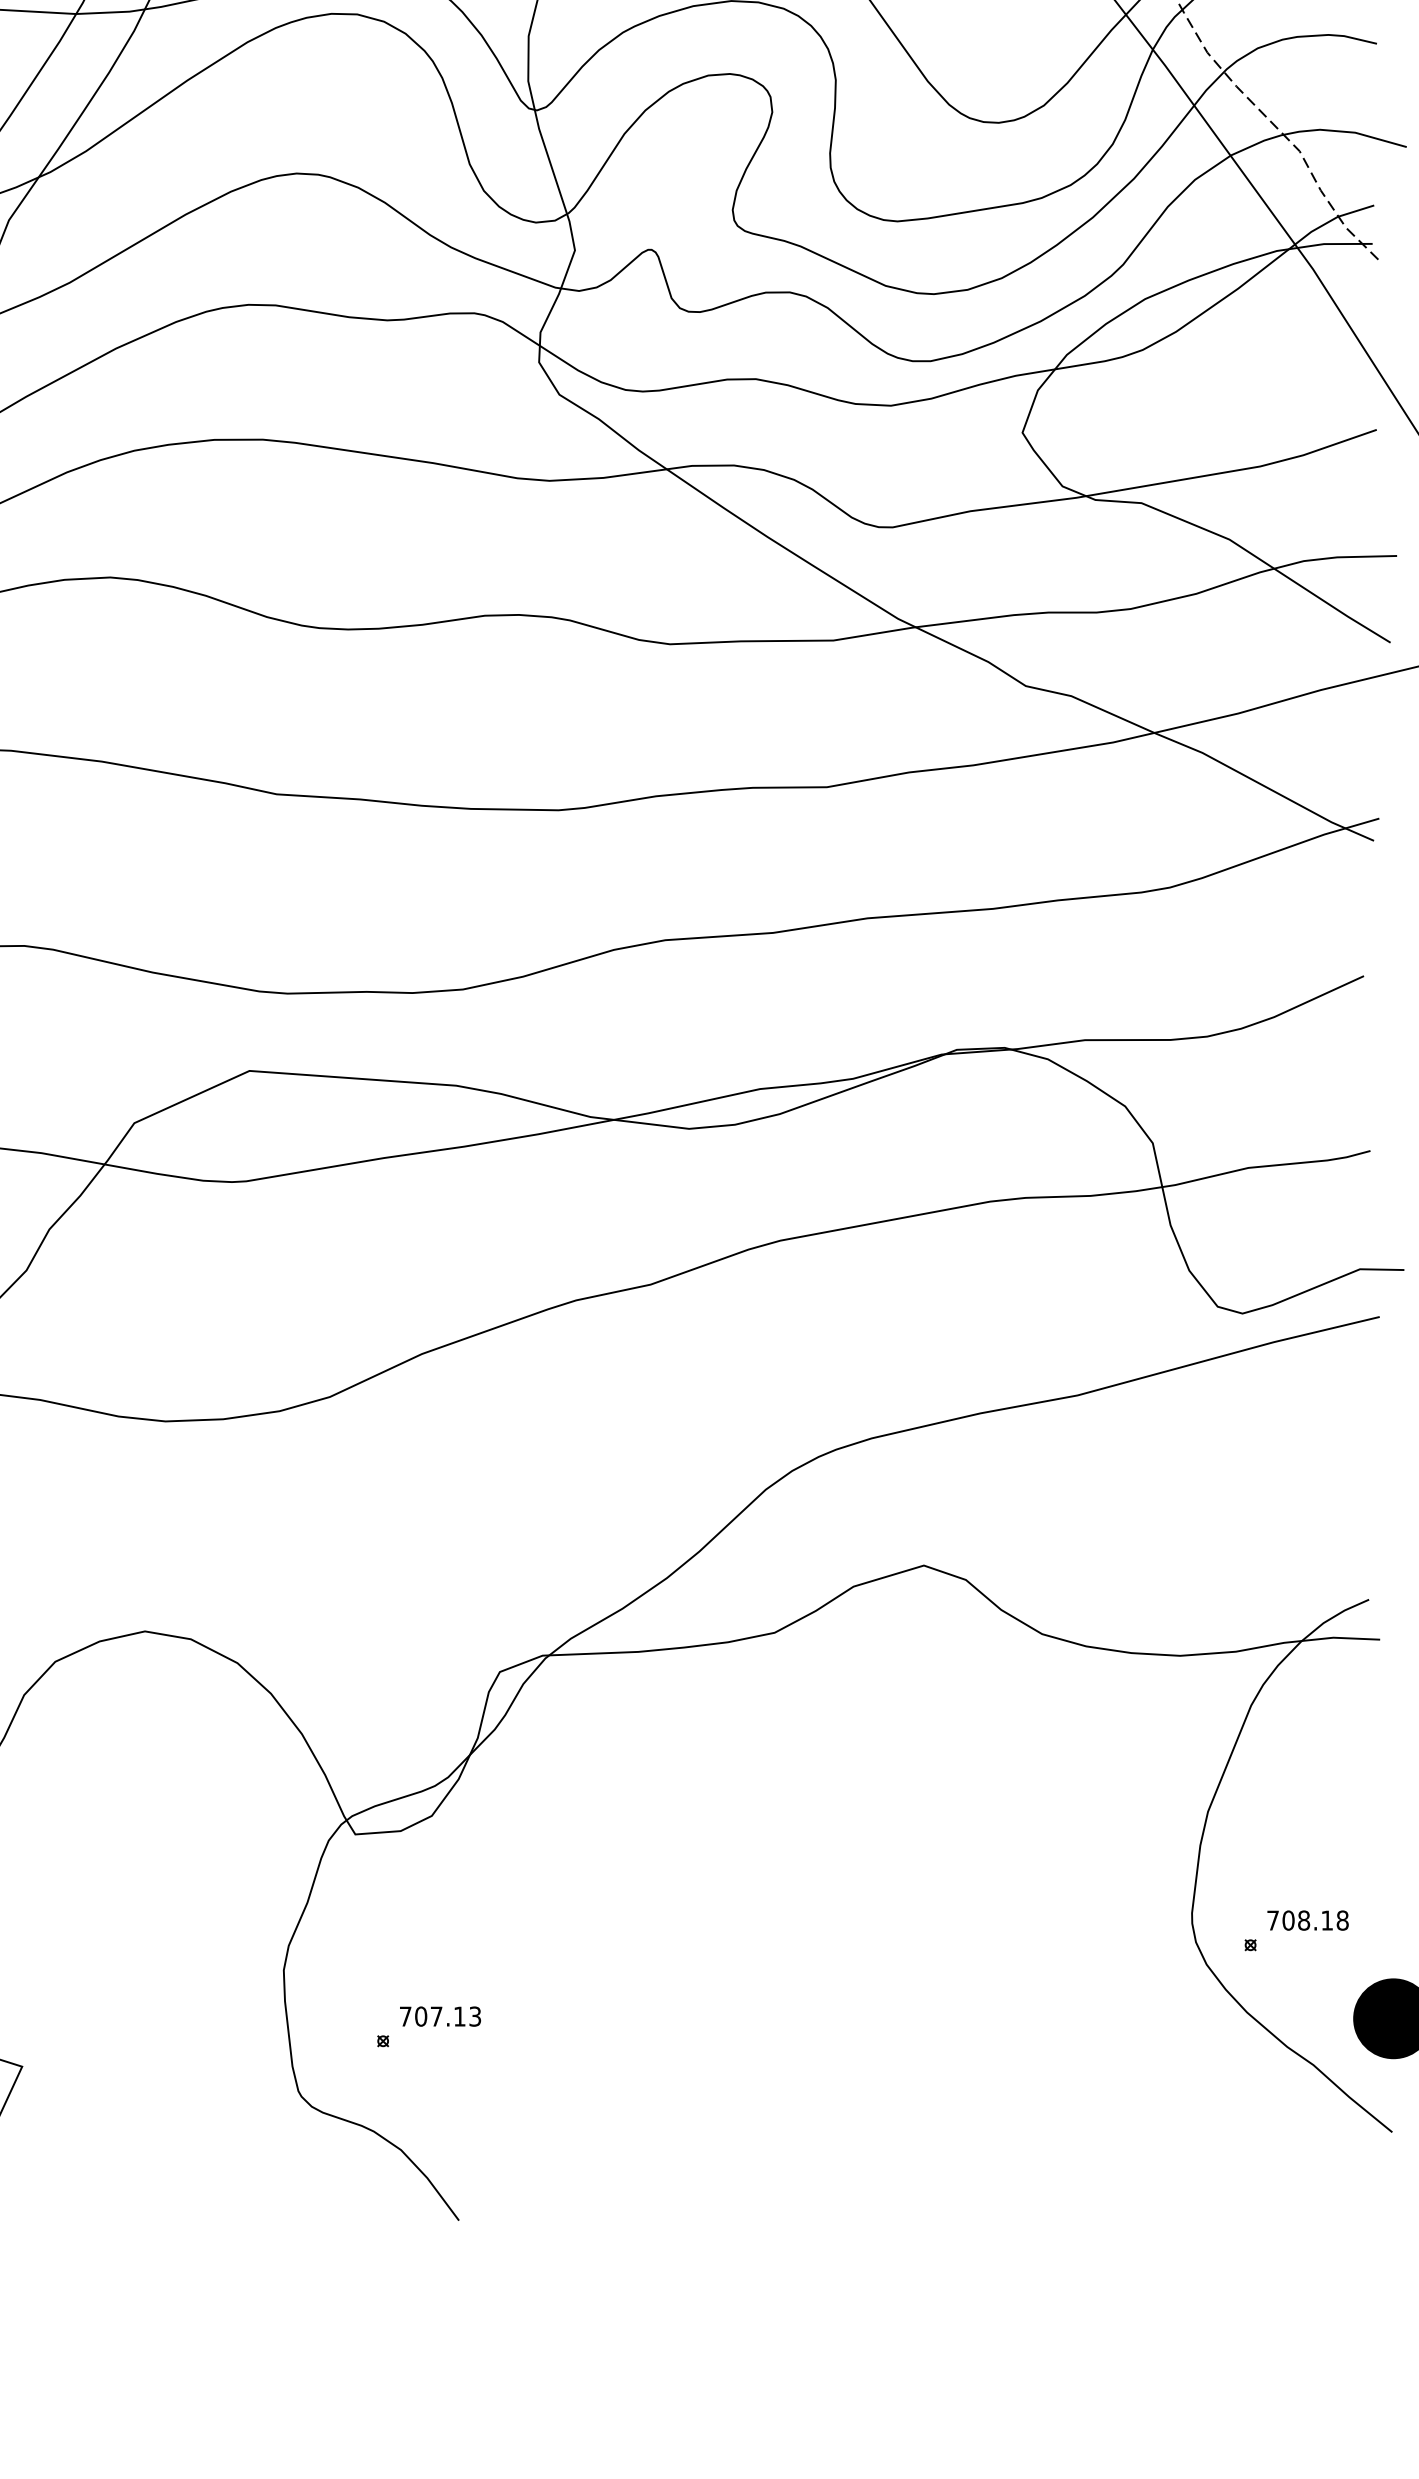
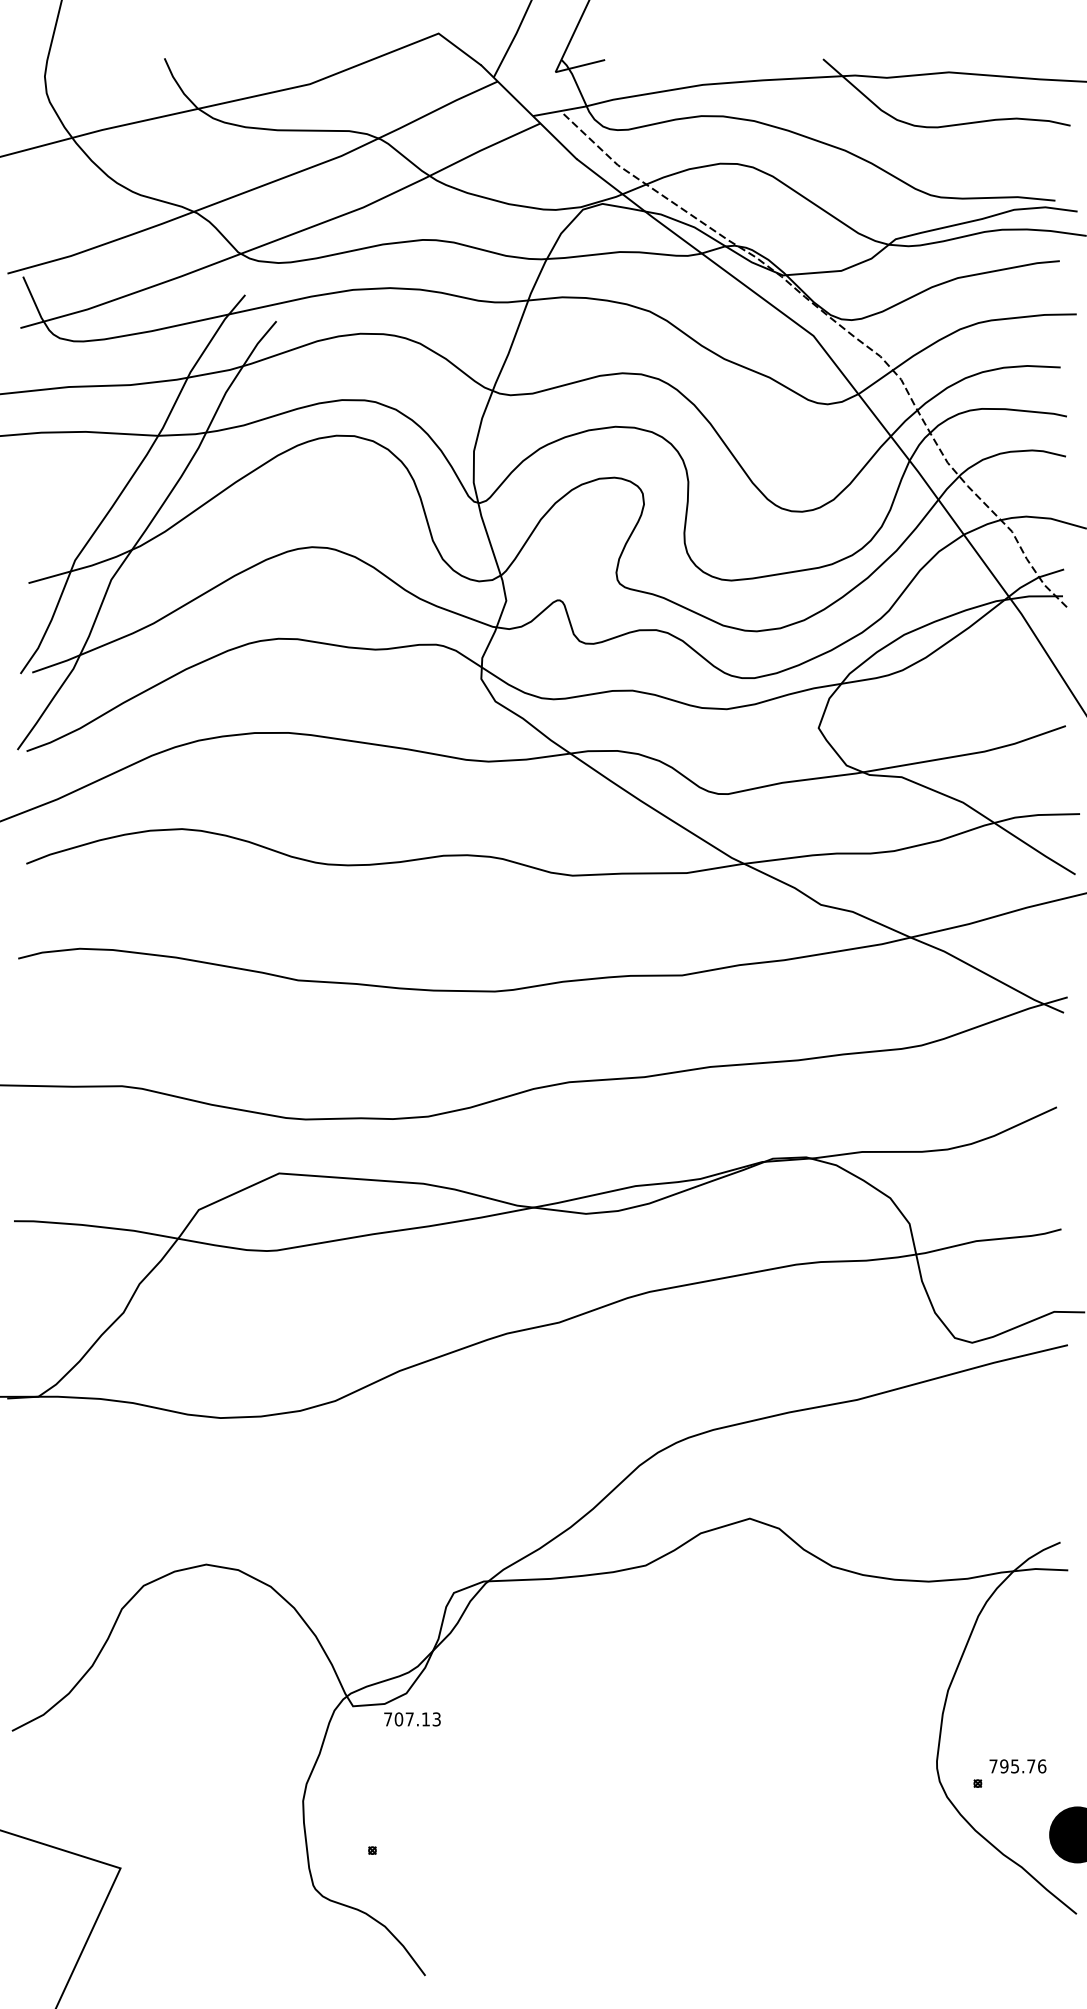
text: (1316, 1920) -> (1023, 1766), 708.18 -> 795.76
text: (440, 2016) -> (412, 1719), moved

